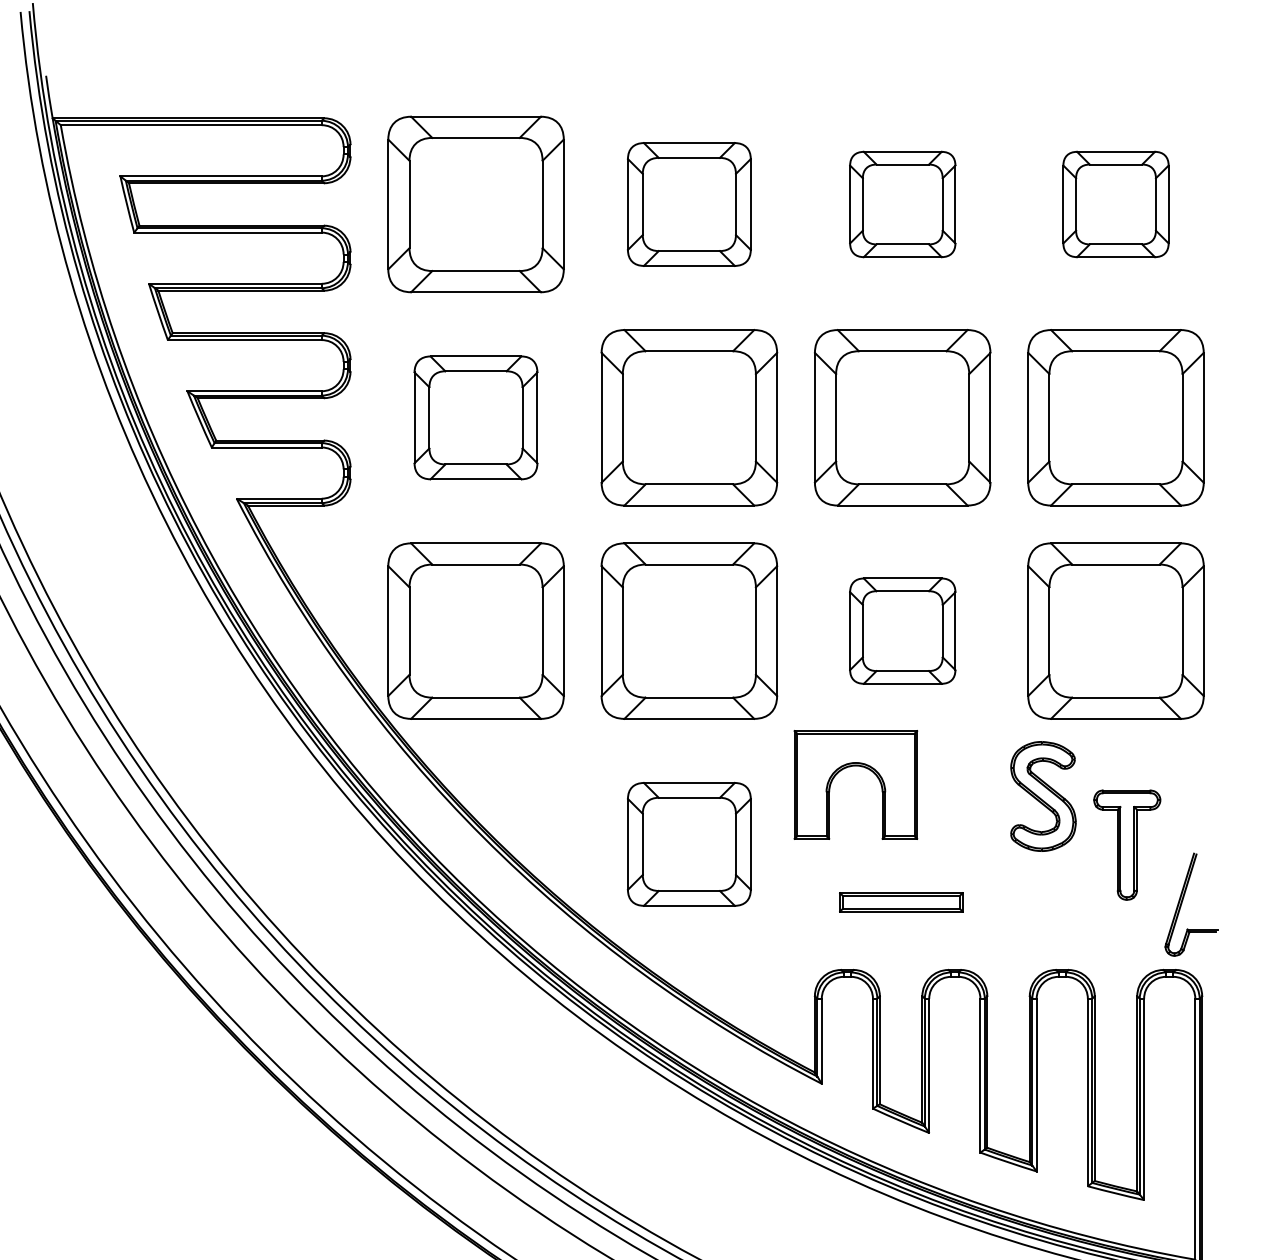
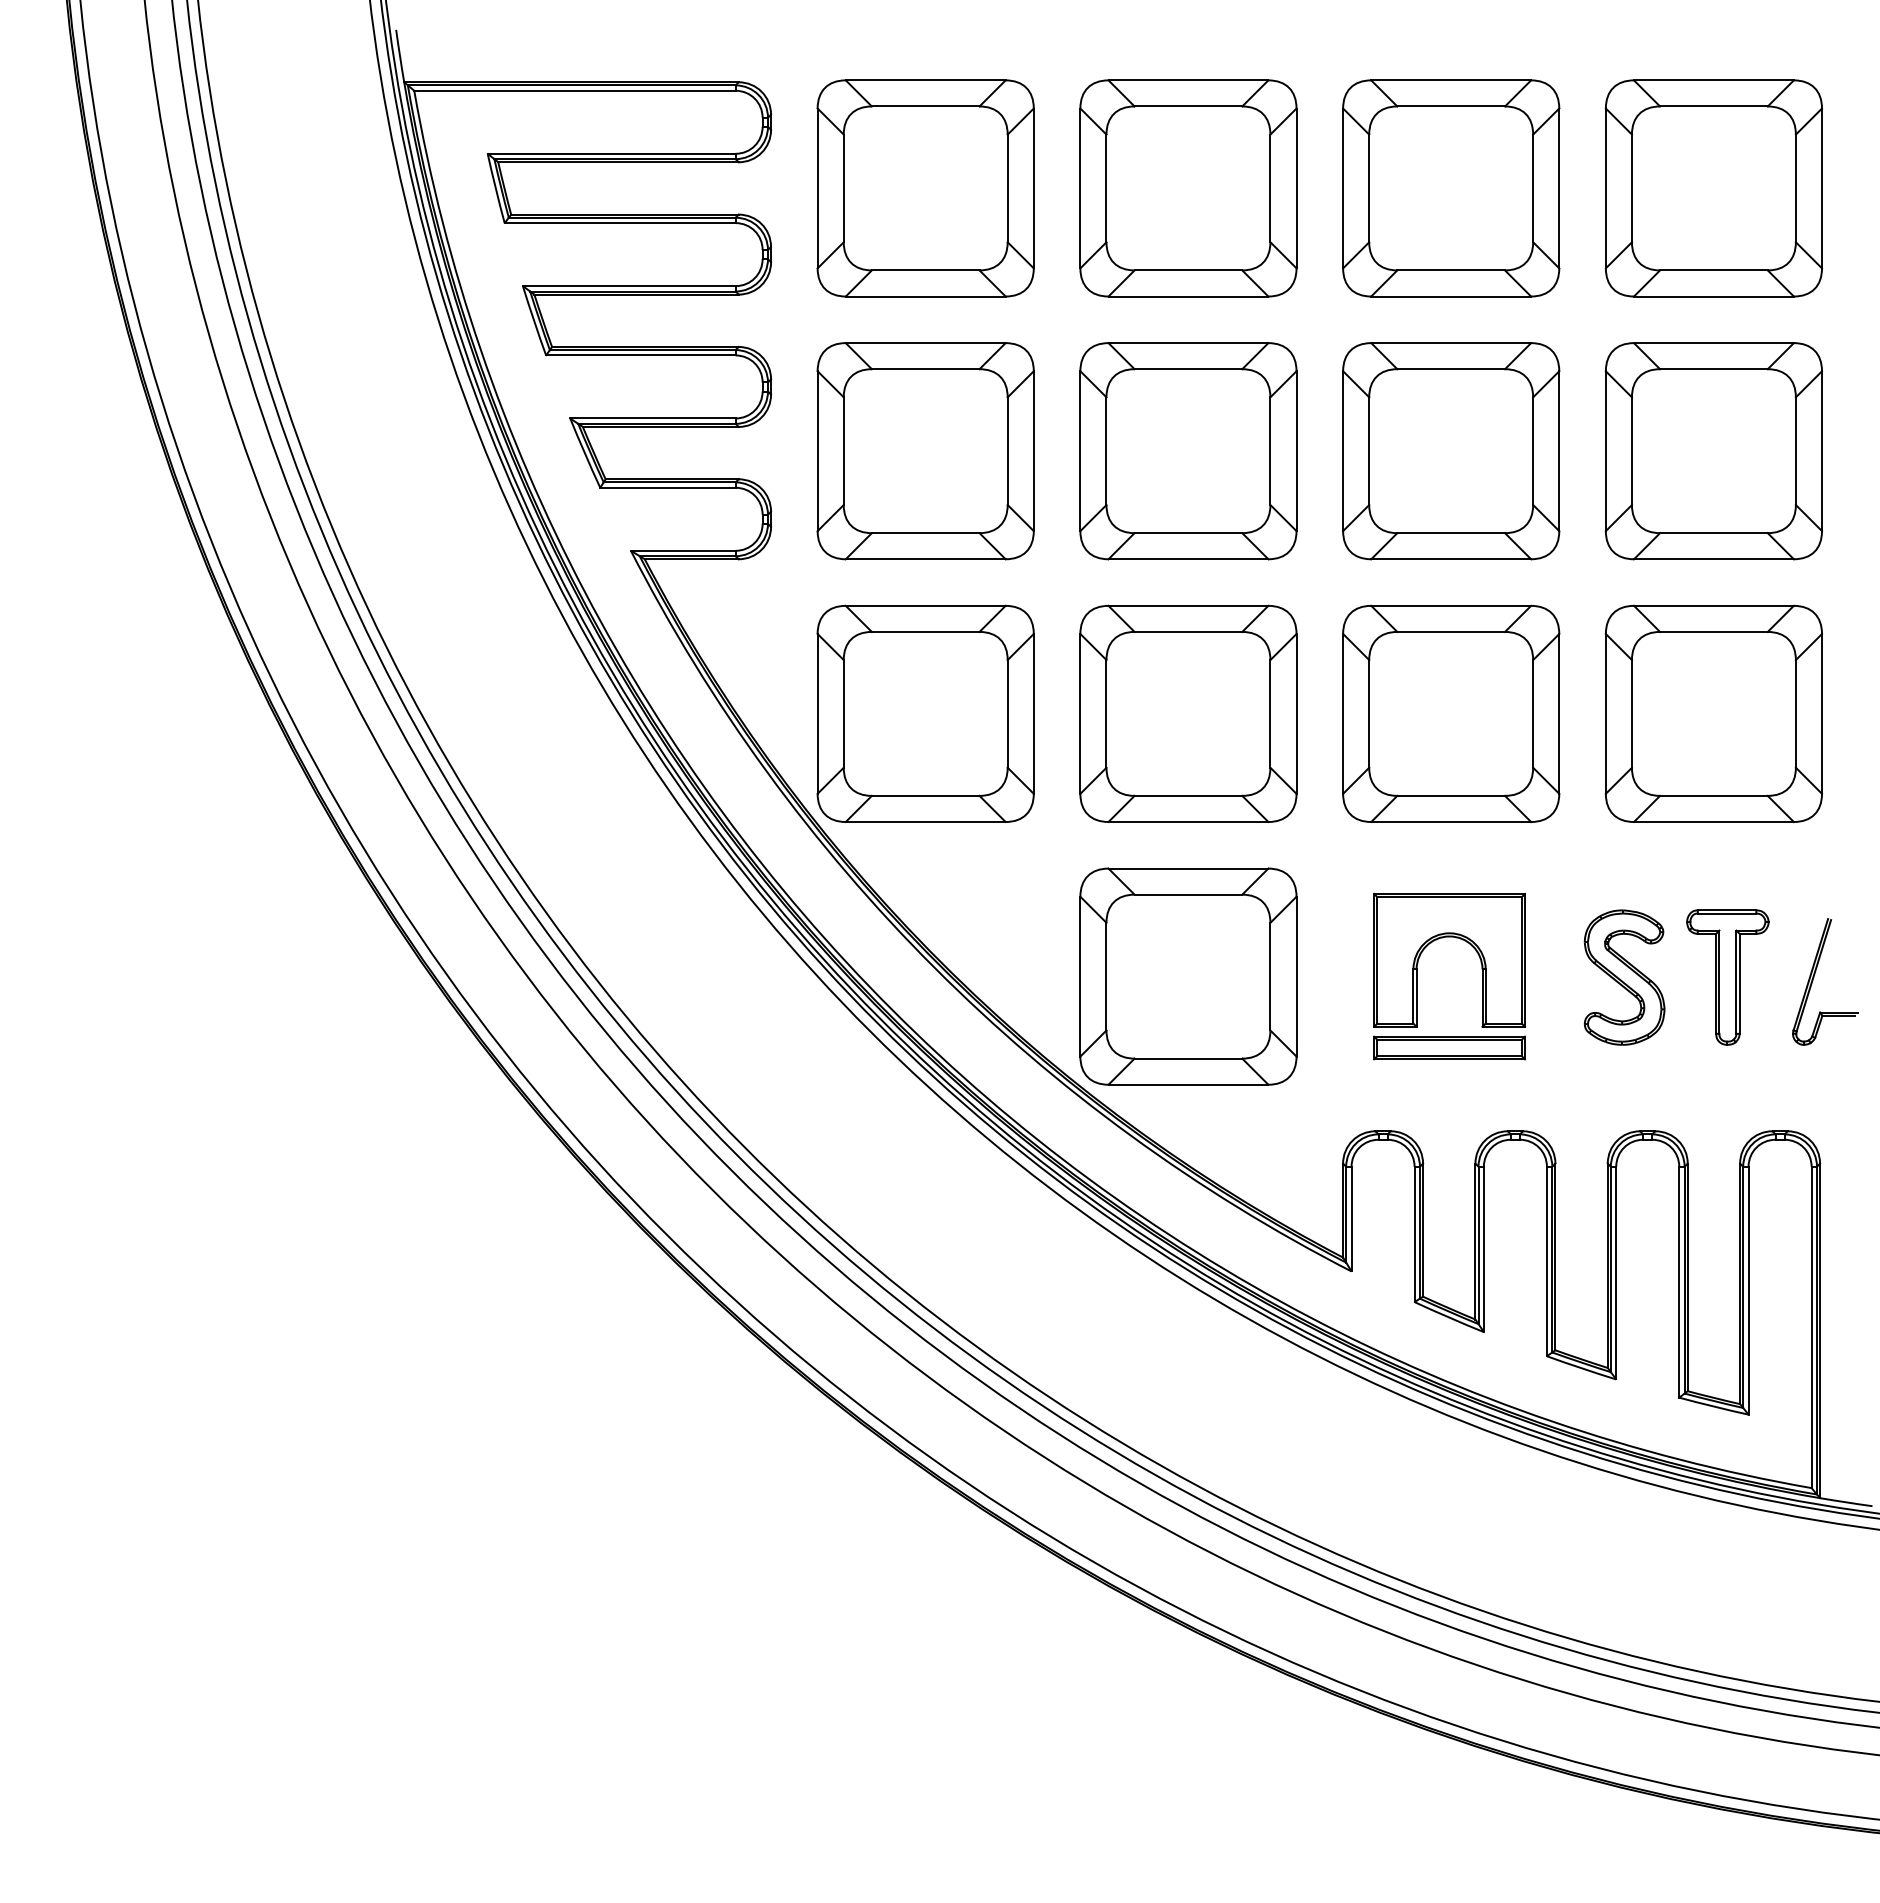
part: (689, 204) -> (1188, 188), size x1.43
part: (902, 204) -> (1451, 188), size x1.67
part: (1115, 204) -> (1713, 188), size x1.67
part: (475, 418) -> (925, 451), size x1.43
part: (902, 630) -> (1451, 713), size x1.67
part: (850, 767) -> (1443, 938), moved
part: (1043, 796) -> (1624, 977), moved
part: (689, 844) -> (1188, 976), size x1.43
part: (1183, 901) -> (1814, 977), moved

